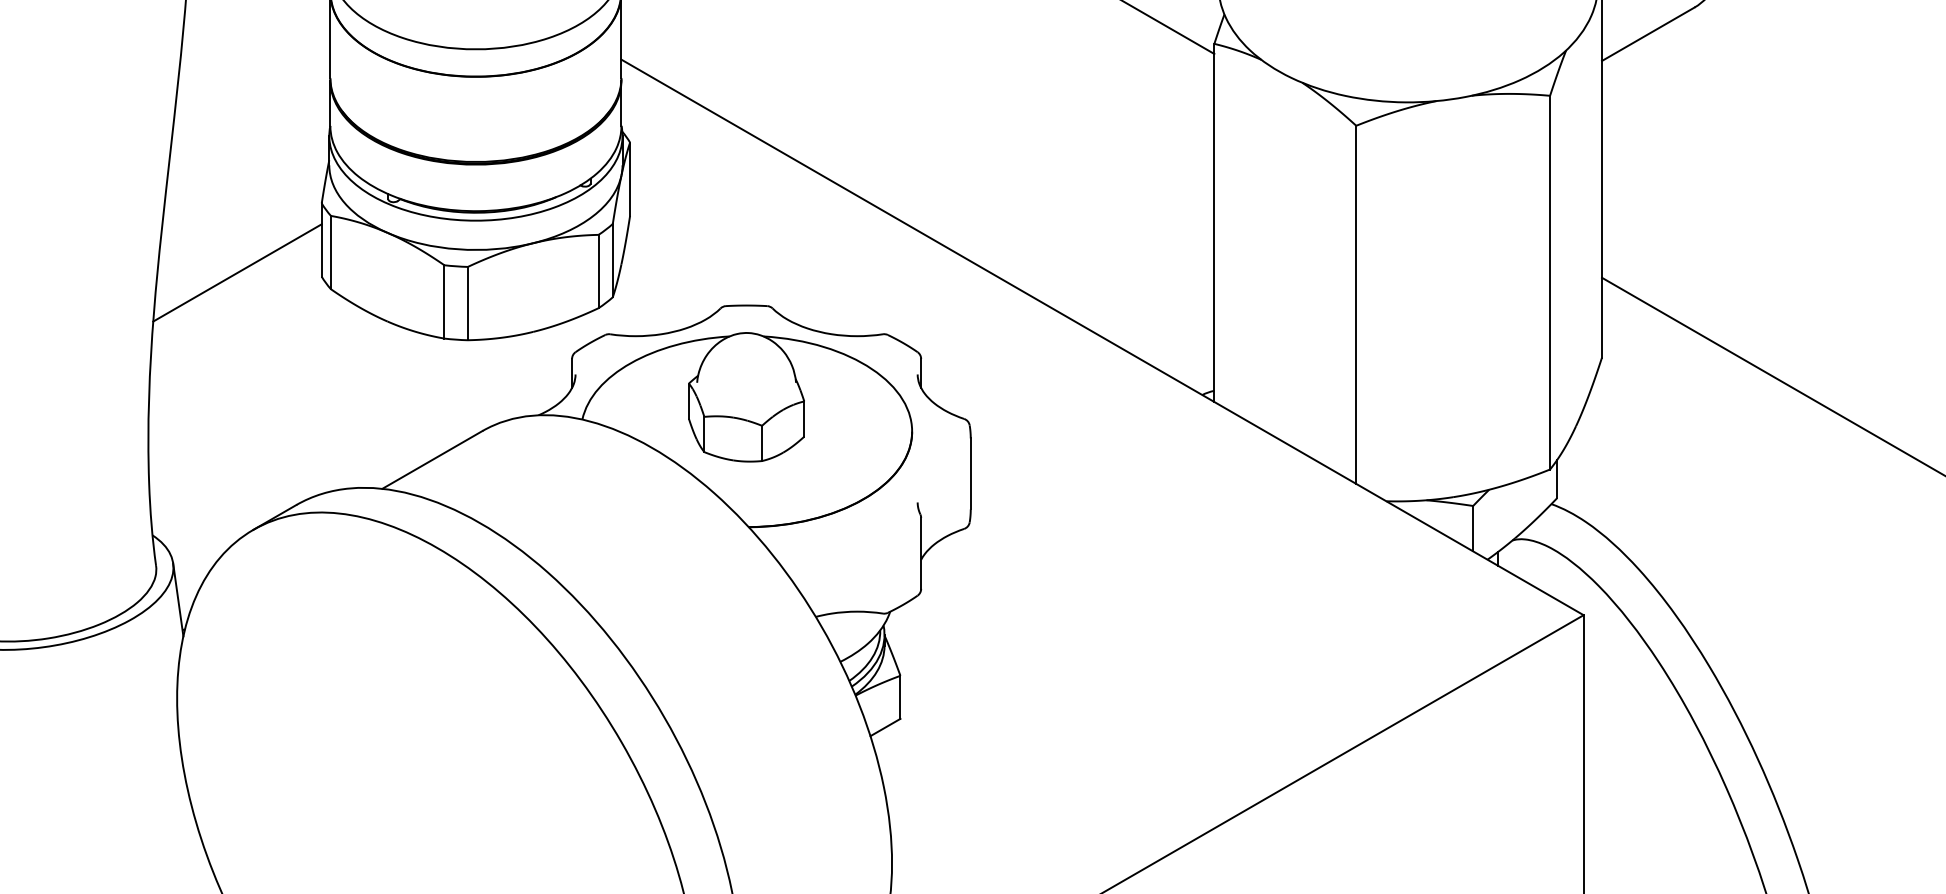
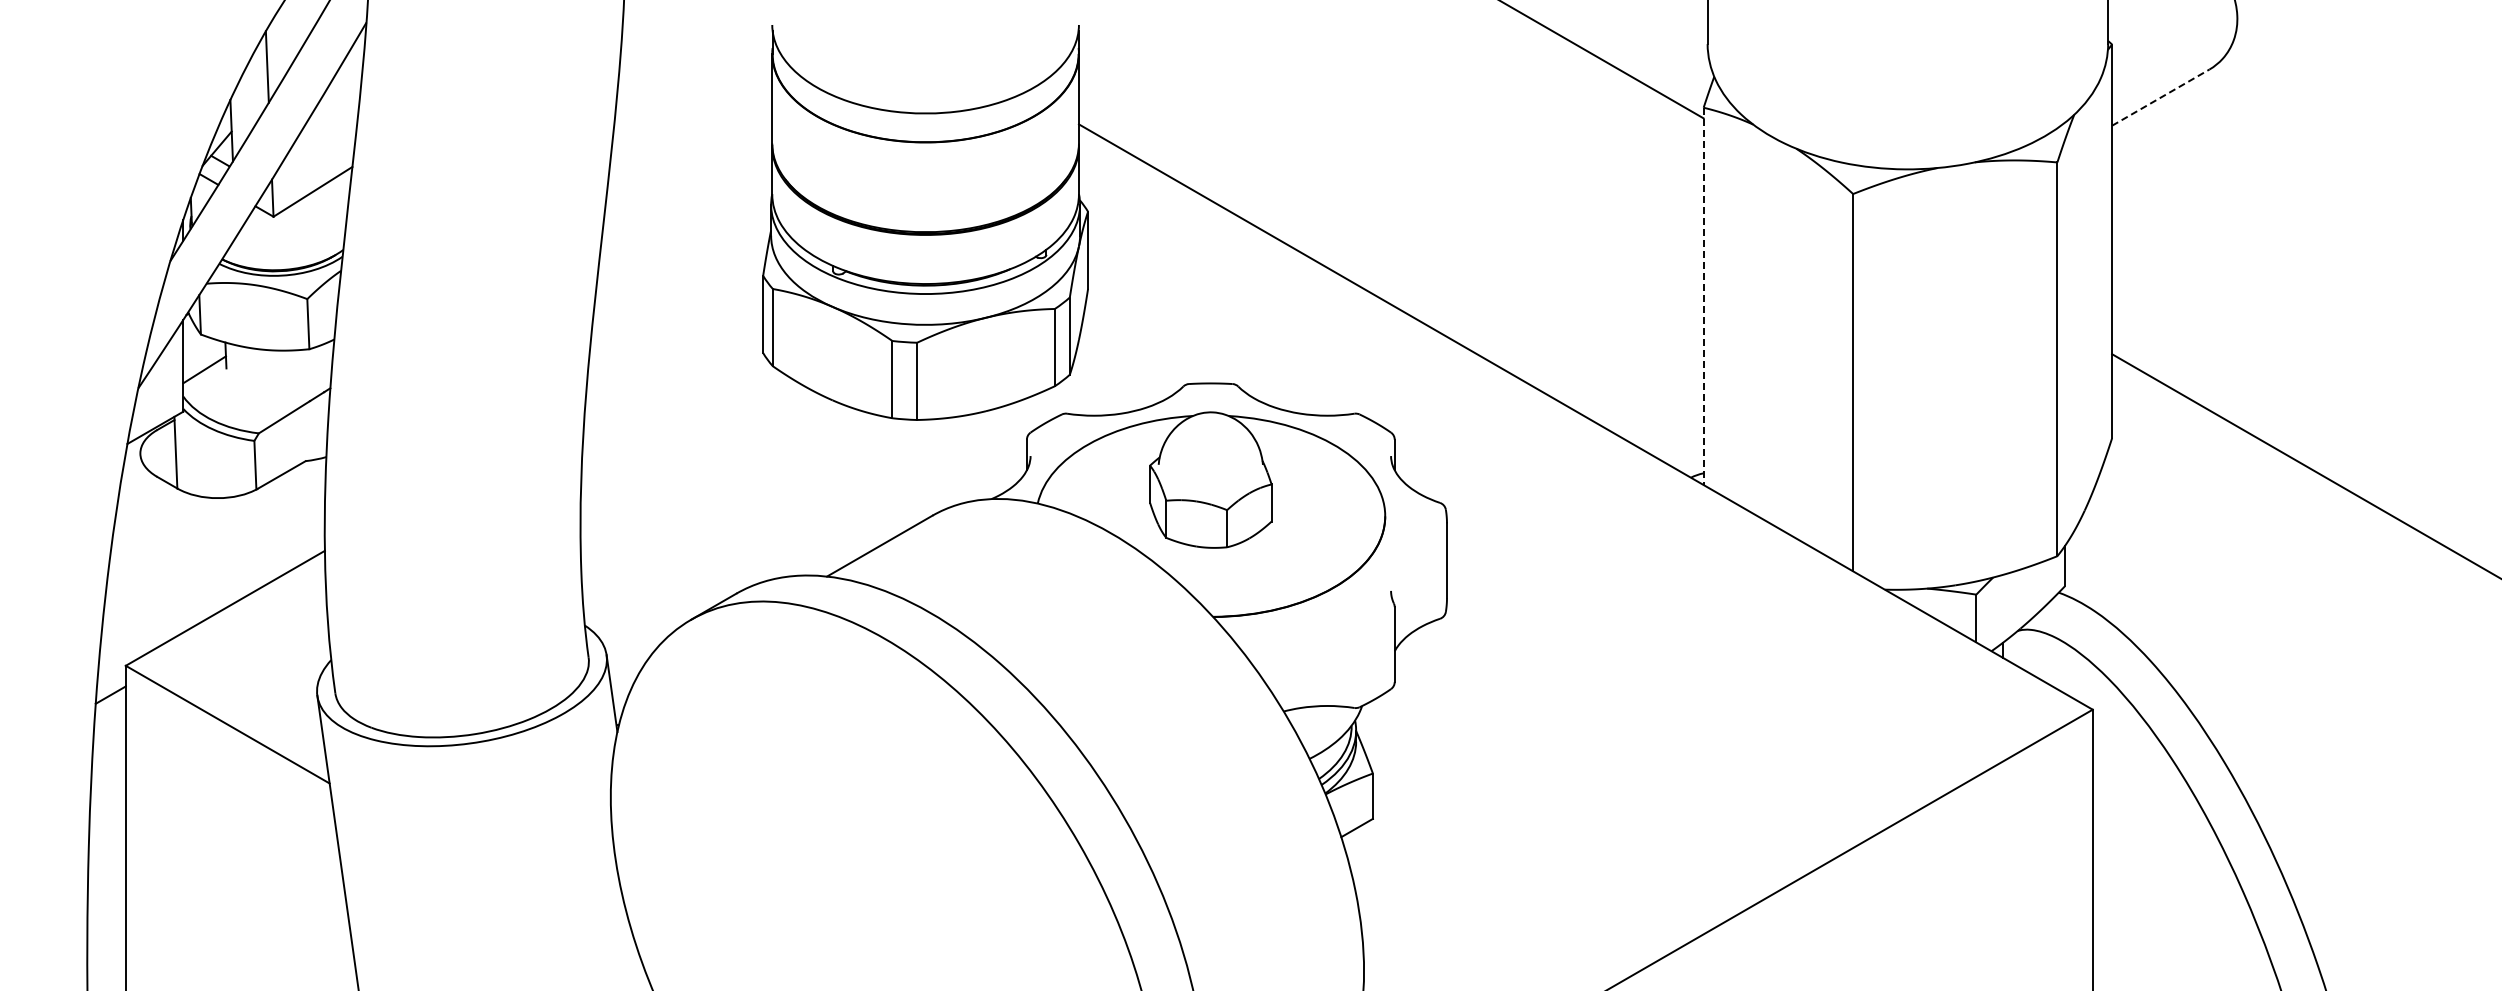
line: (1648, 34) -> (2161, 97), solid -> dashed
line: (1214, 223) -> (1703, 296), solid -> dashed
line: (237, 272) -> (674, 348), removed

